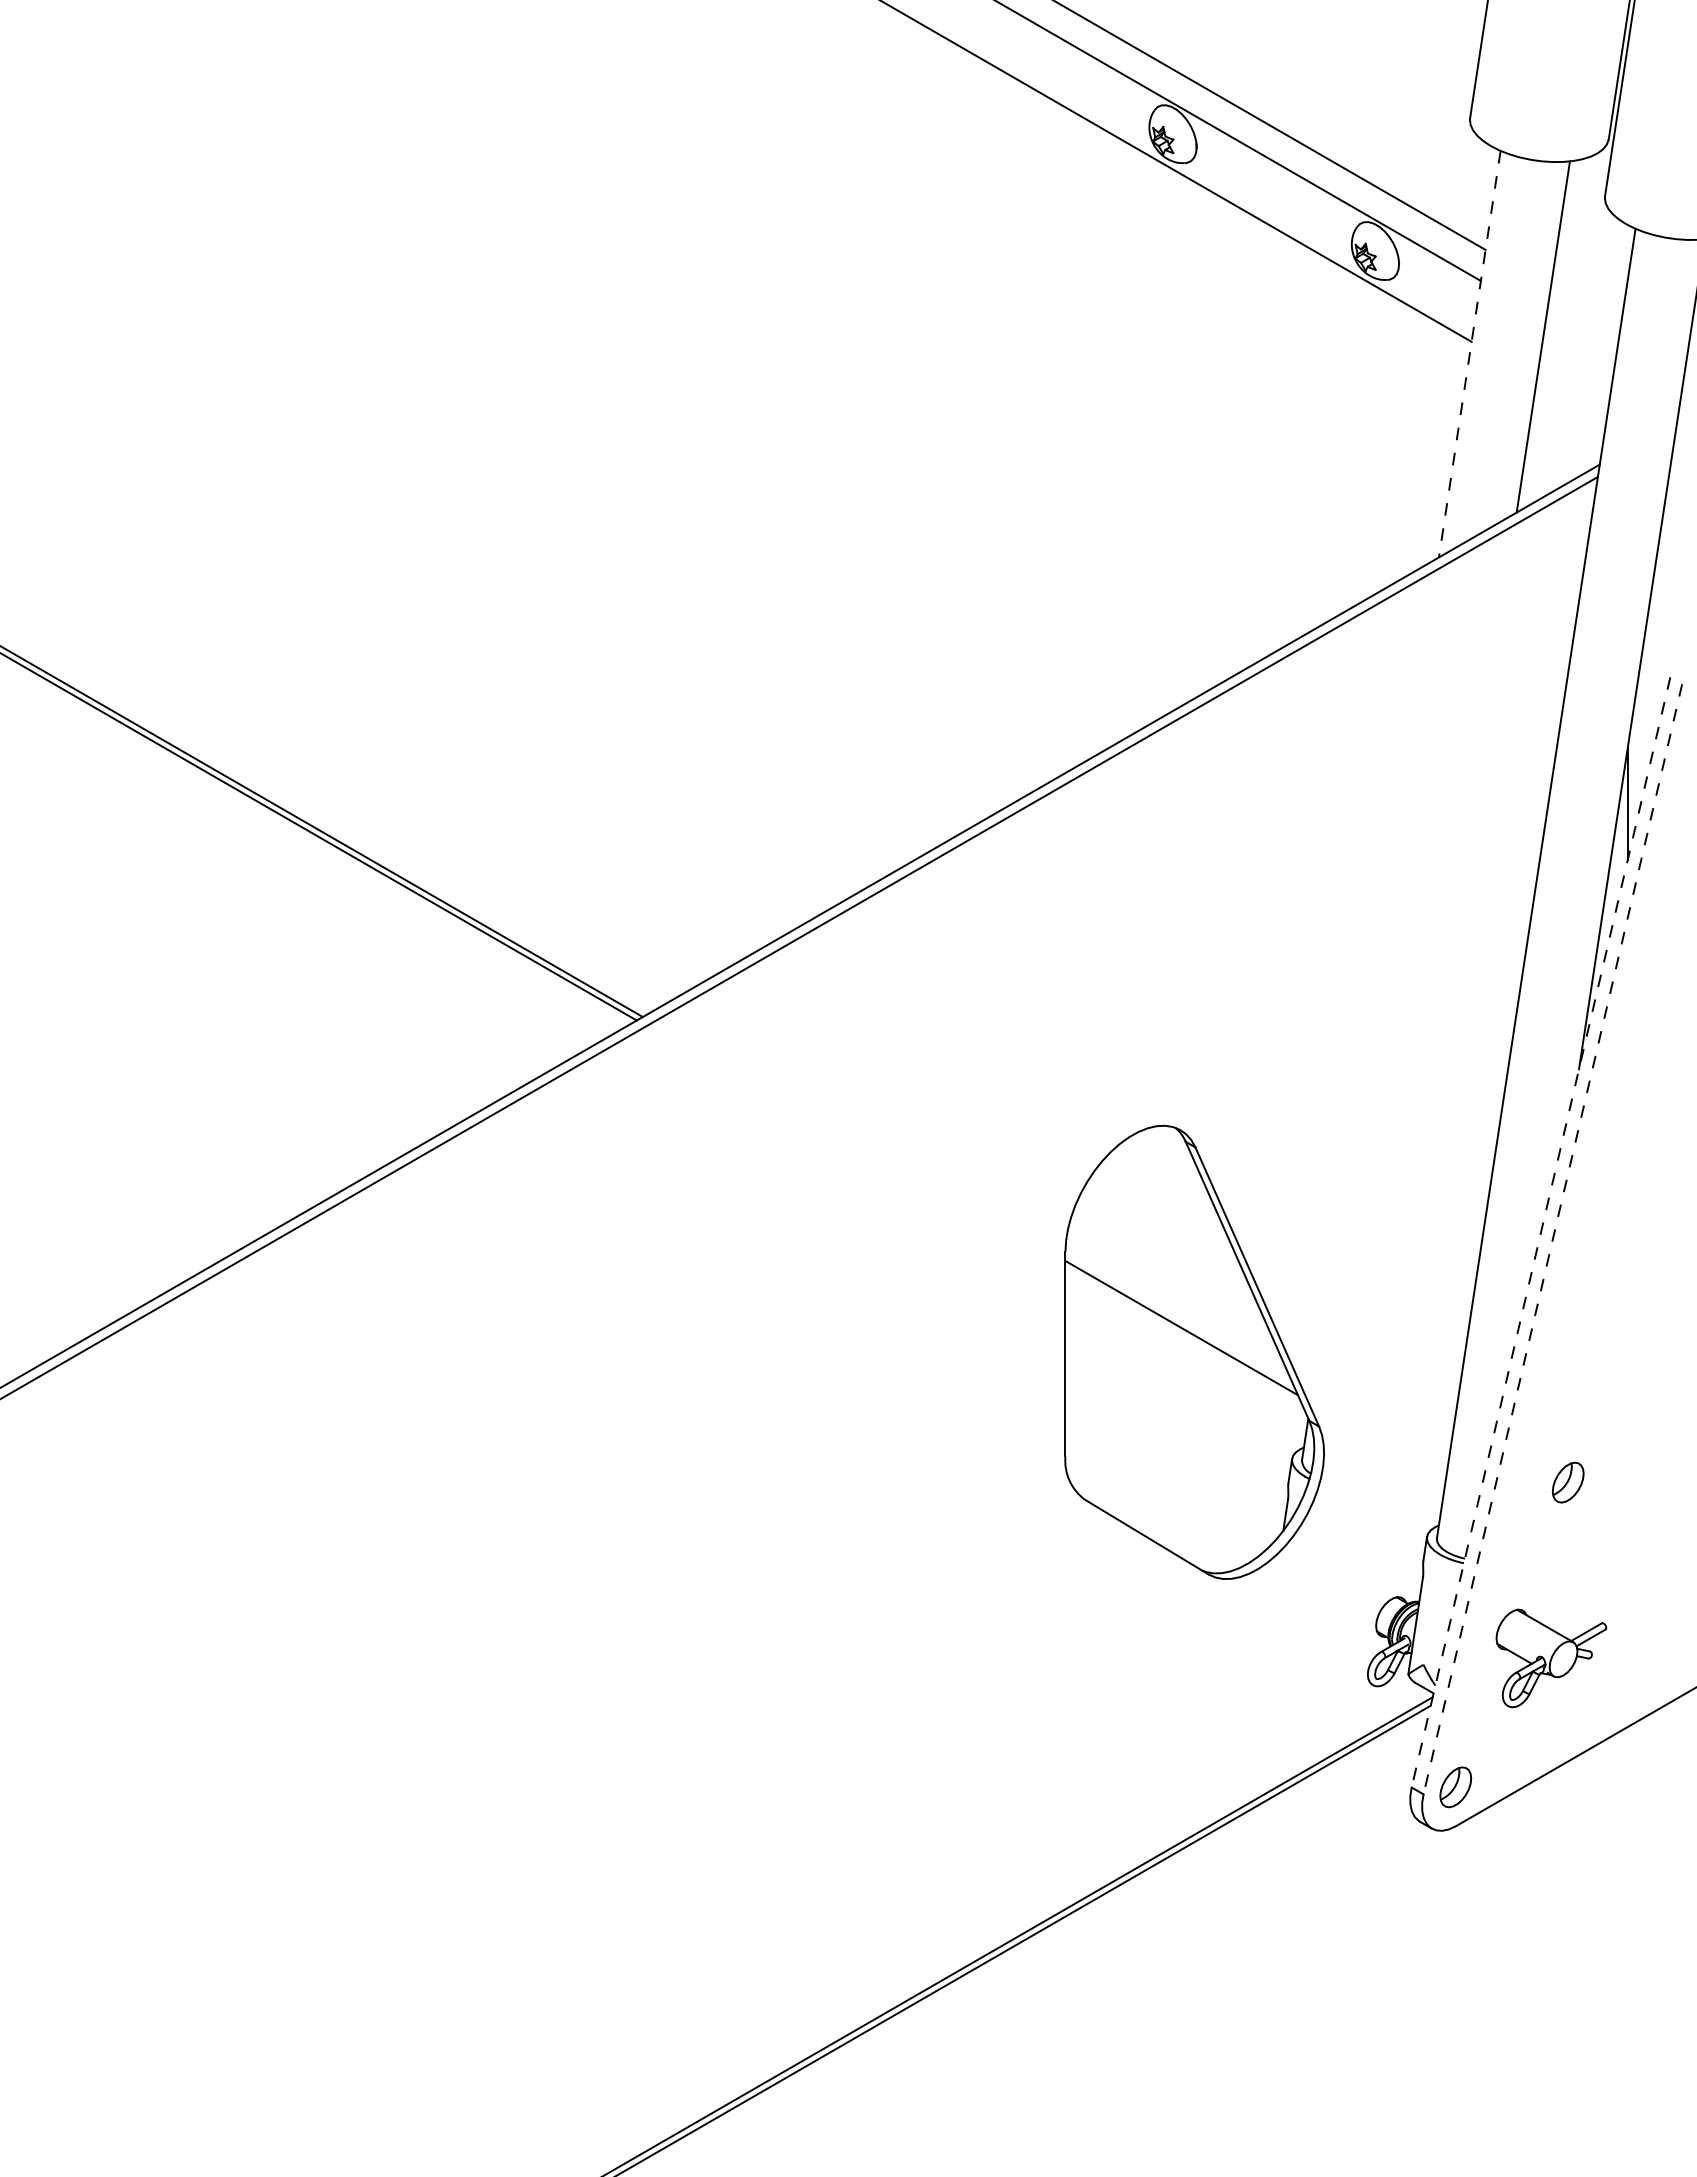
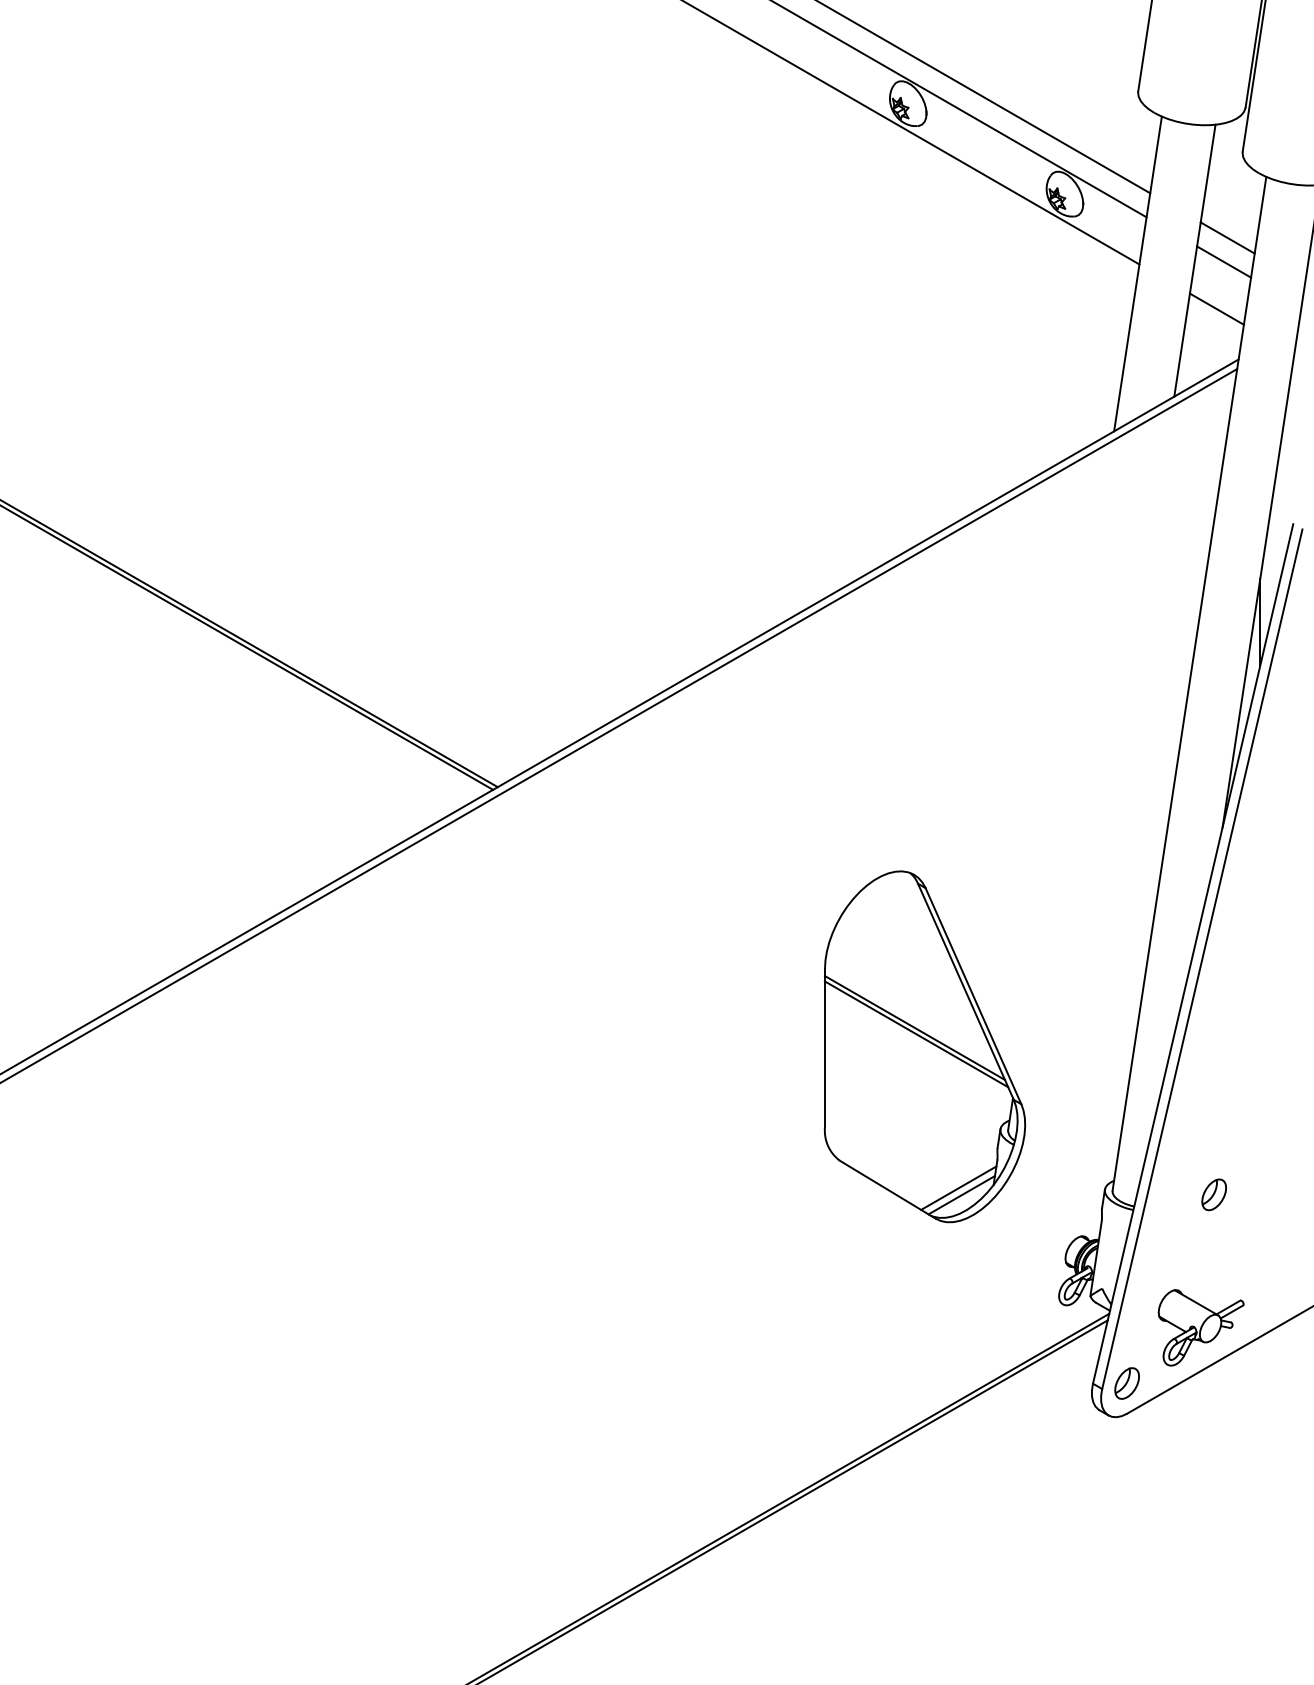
line: (1585, 307) -> (1227, 237), added
line: (1580, 338) -> (1223, 261), added
line: (1469, 354) -> (1137, 274), dashed -> solid
line: (1571, 399) -> (1216, 309), added
line: (1541, 1232) -> (1193, 953), dashed -> solid
line: (1552, 1239) -> (1202, 959), dashed -> solid
line: (1183, 1335) -> (916, 1033), added
part: (1567, 1482) -> (1213, 1194), moved
line: (1237, 1534) -> (958, 1187), added
line: (1242, 1543) -> (962, 1194), added
part: (1551, 1658) -> (1201, 1327), moved

